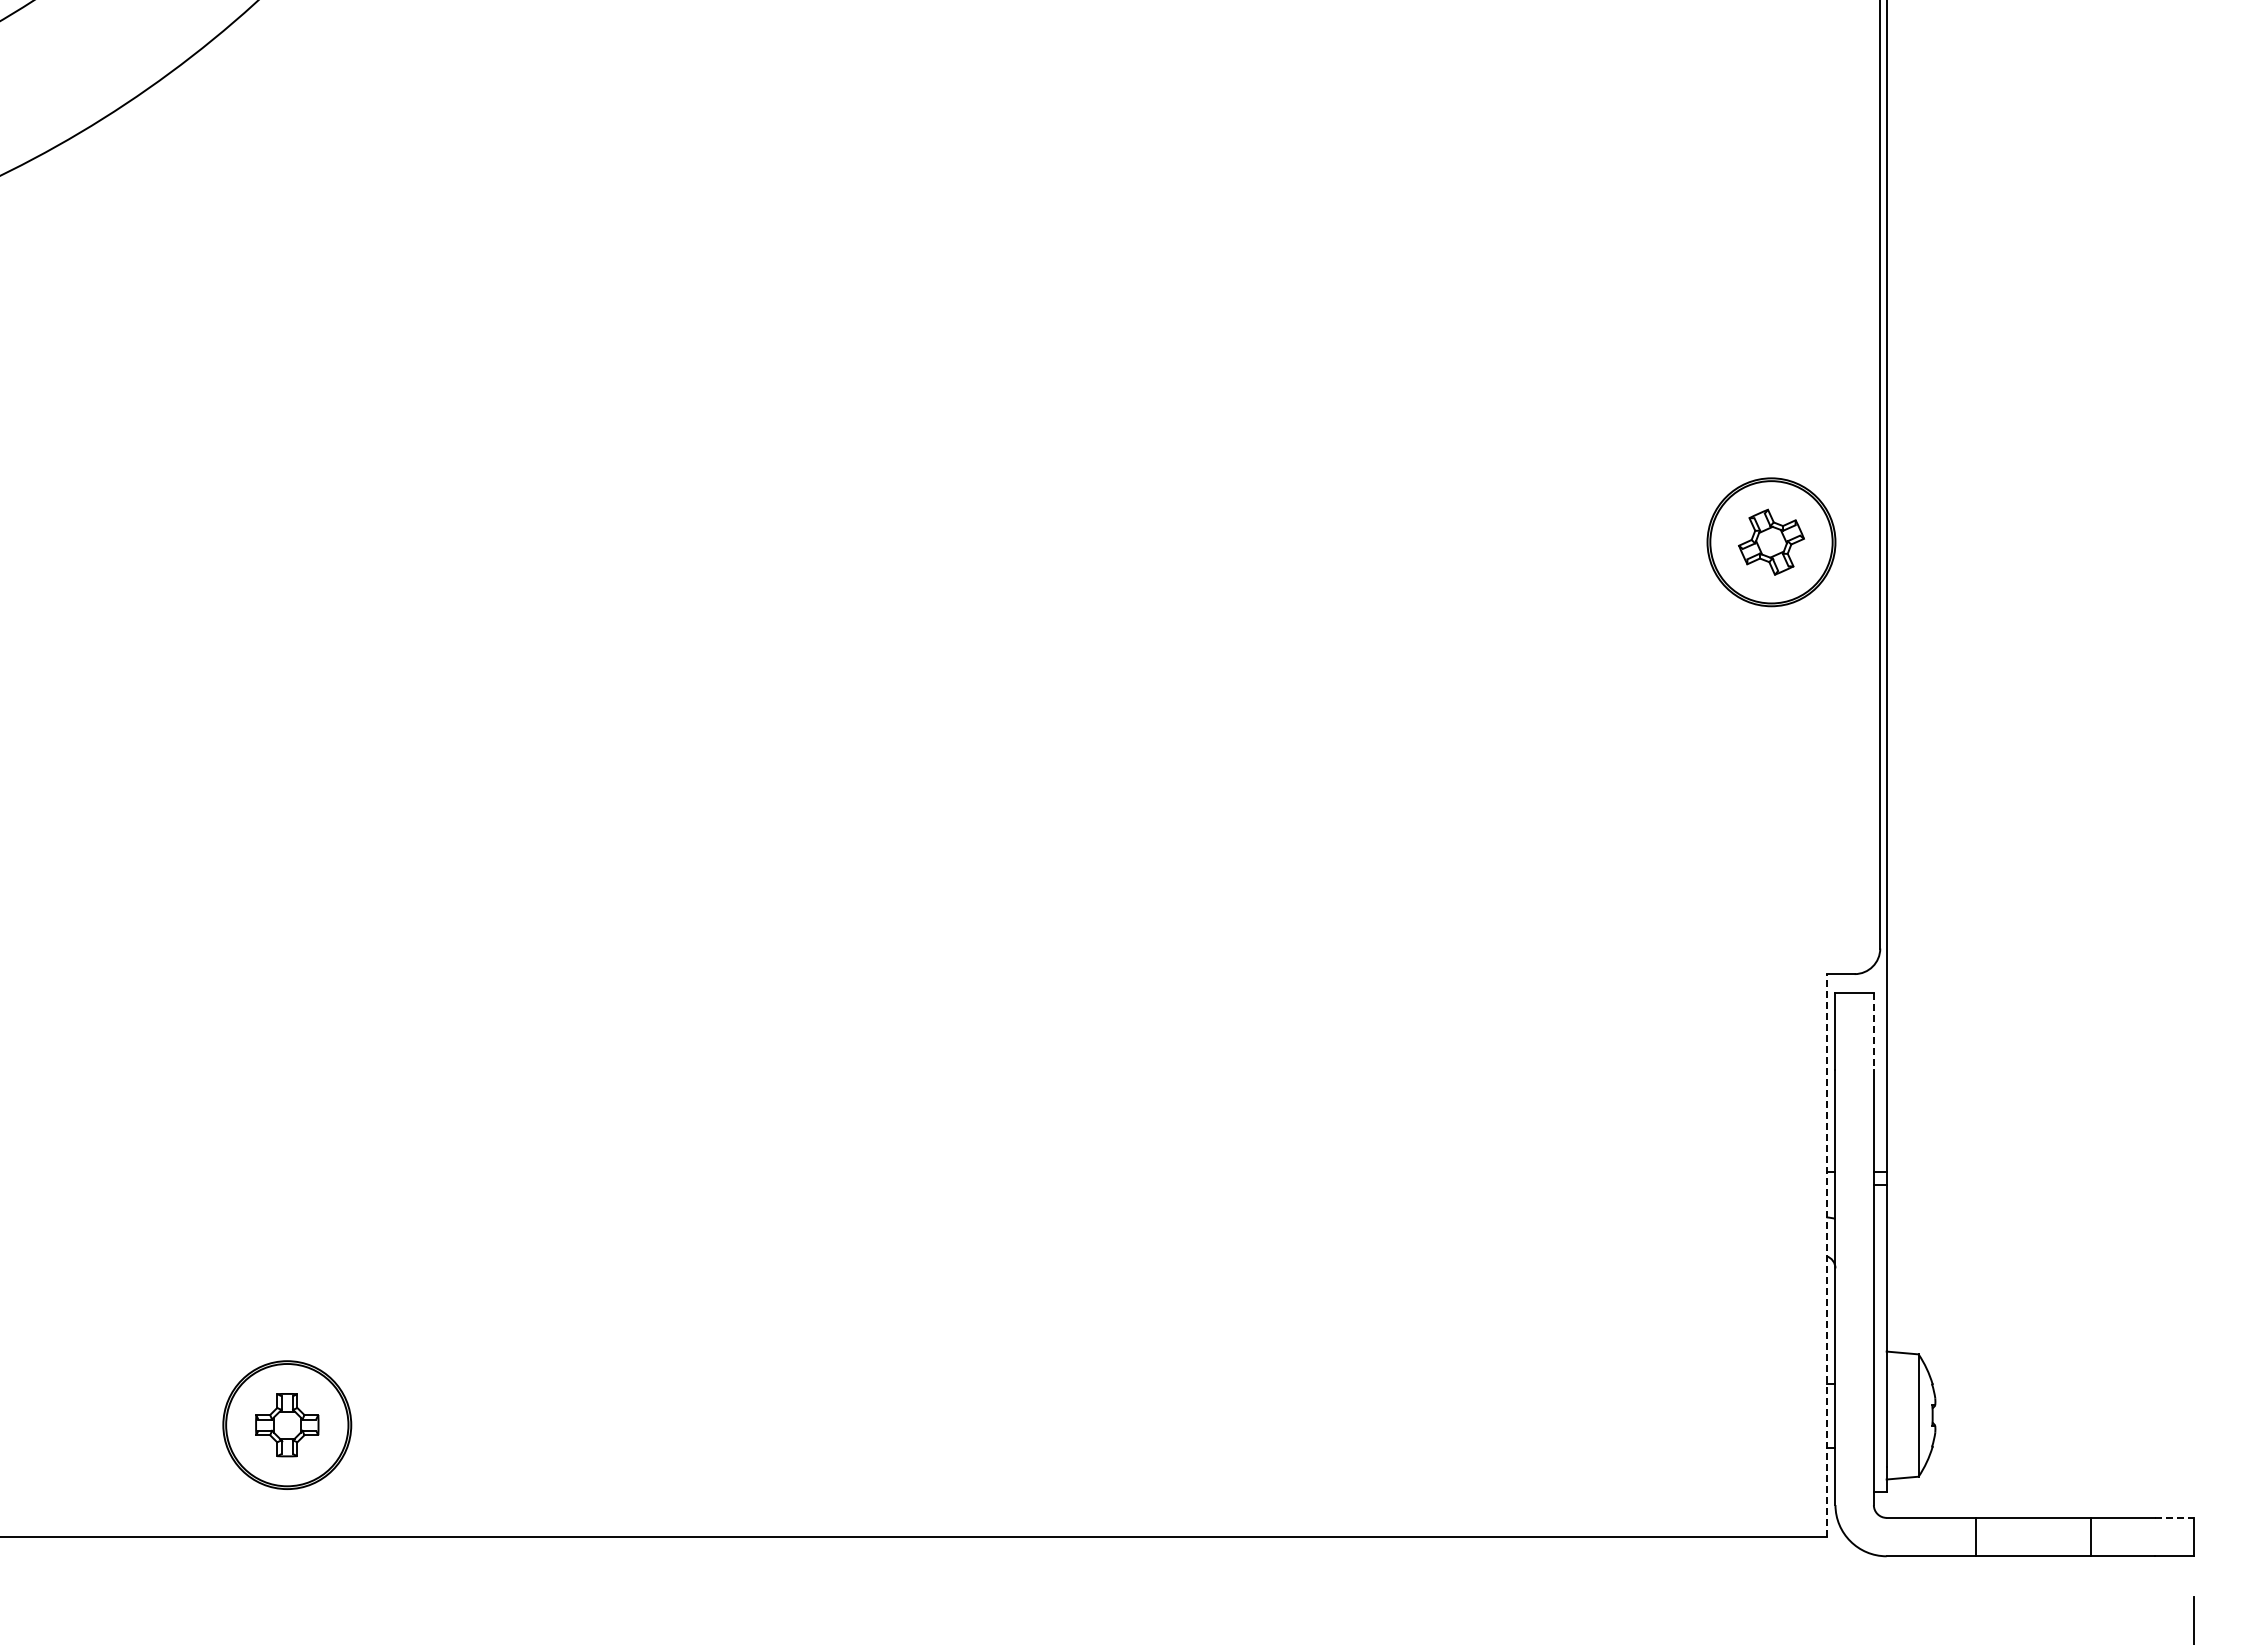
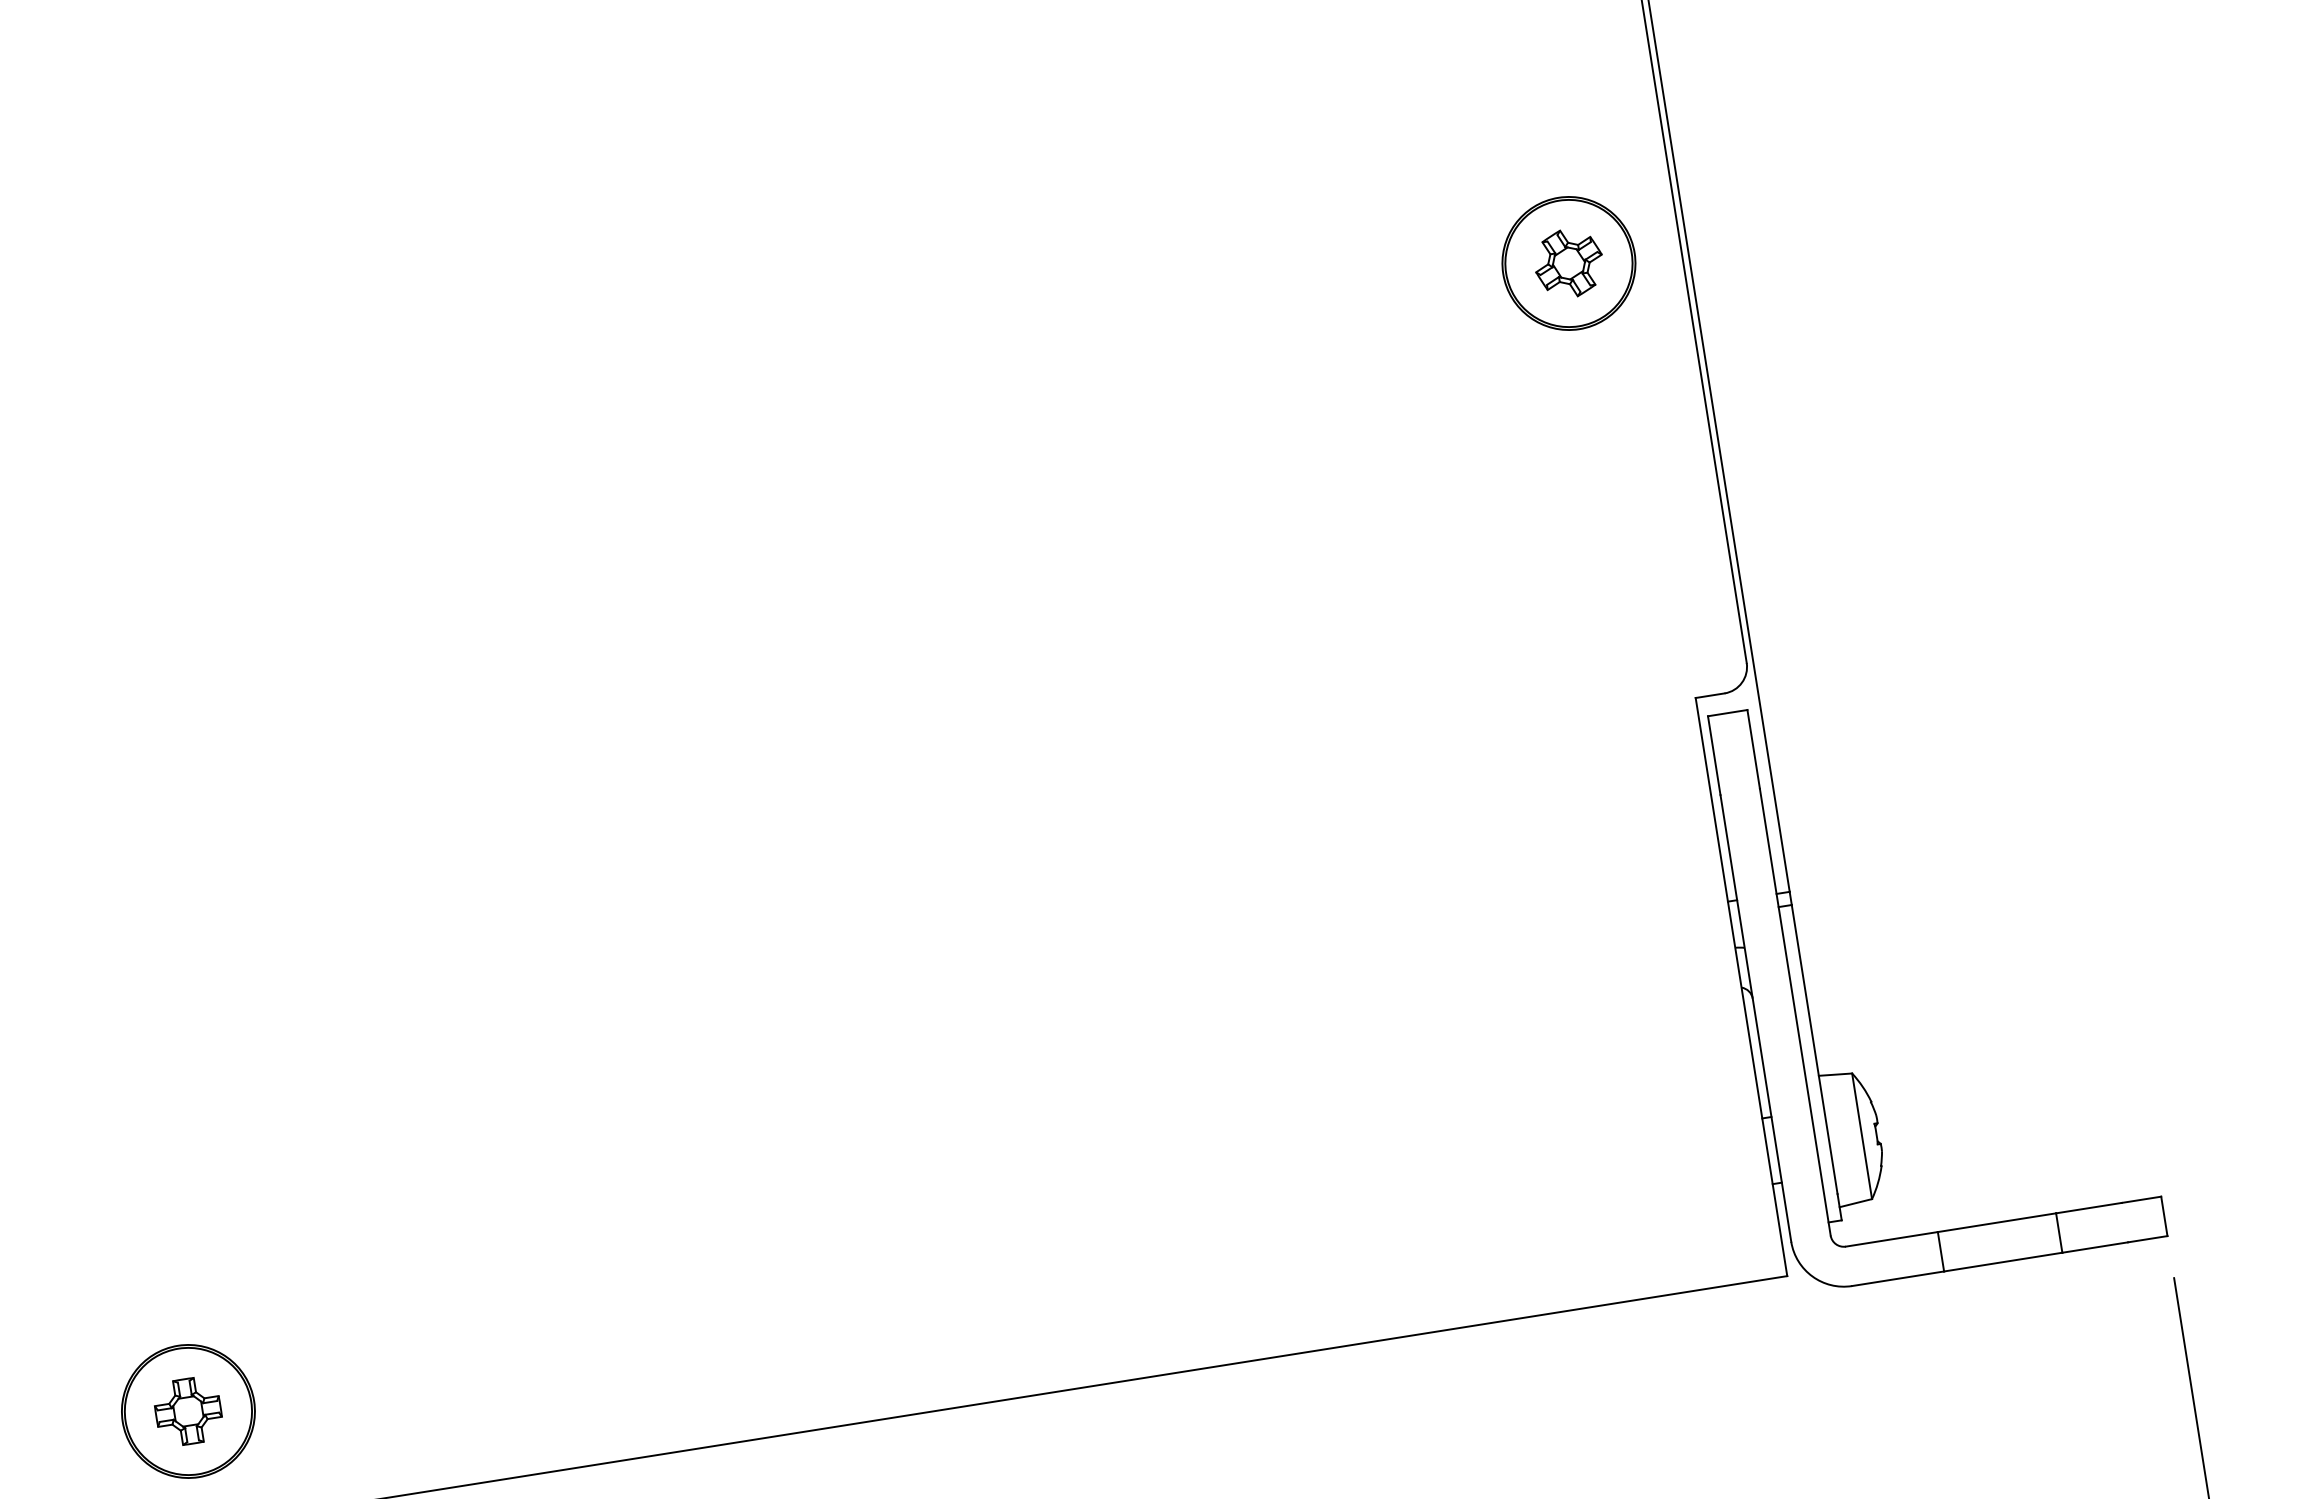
line: (1873, 1032) -> (1753, 750), dashed -> solid
line: (1826, 1255) -> (1741, 986), dashed -> solid
line: (2175, 1517) -> (2142, 1199), dashed -> solid

